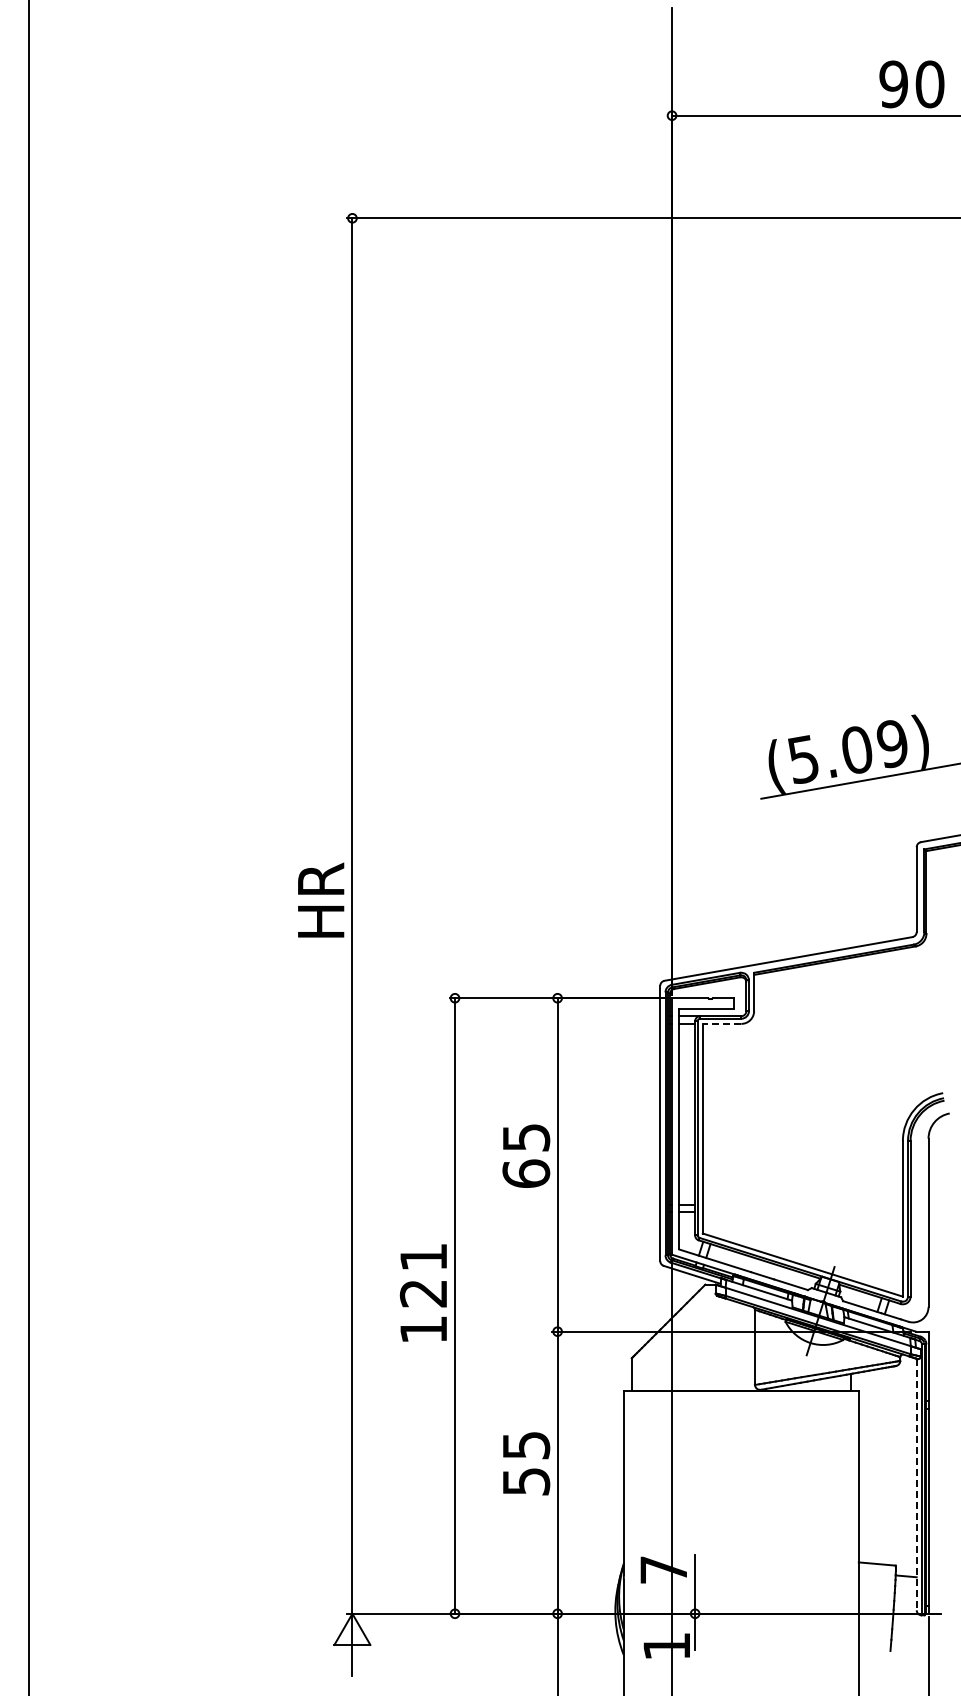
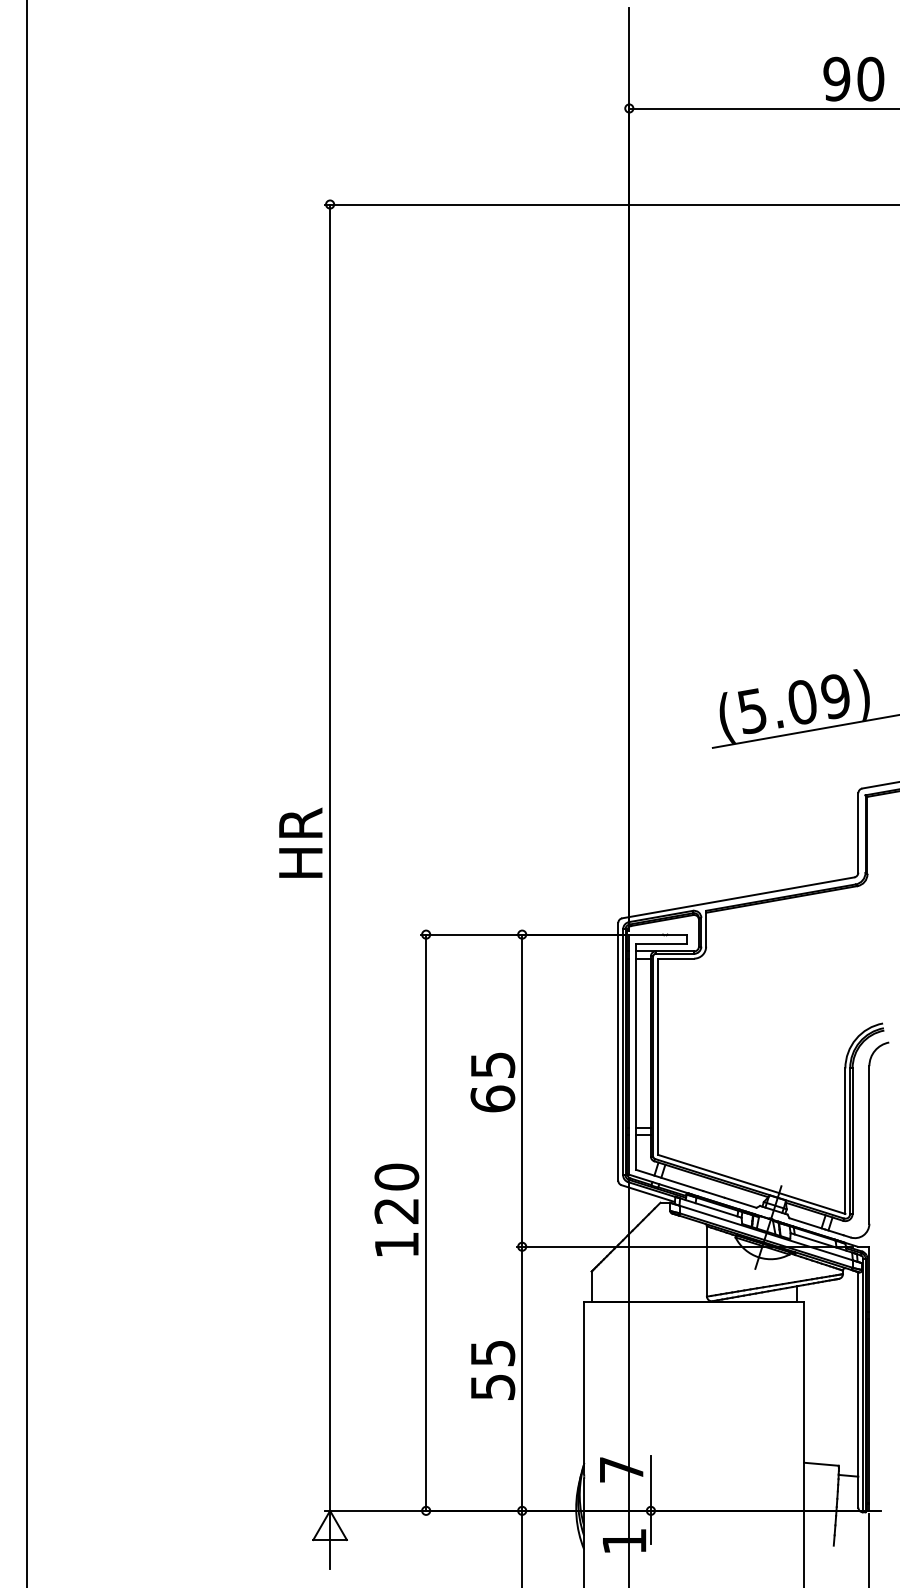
line: (721, 1023) -> (675, 958), dashed -> solid
text: (423, 1257) -> (396, 1177), 121 -> 120
line: (916, 1484) -> (858, 1389), dashed -> solid

